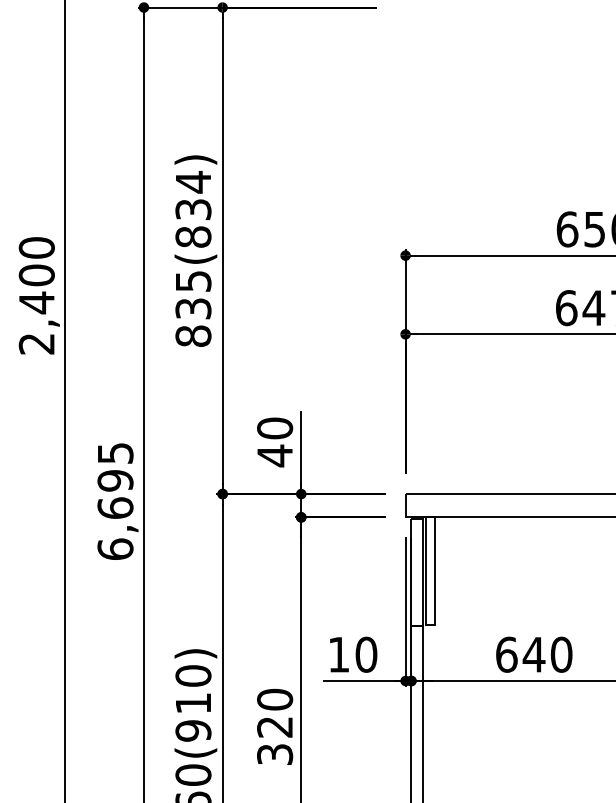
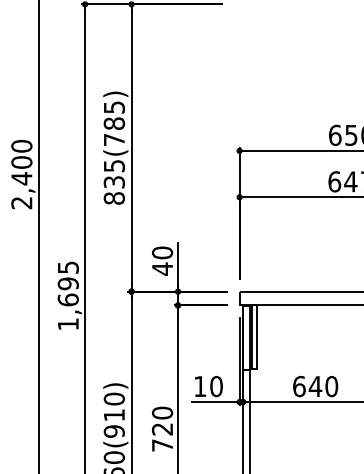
text: (192, 209) -> (113, 123), 835(834) -> 835(785)
text: (114, 547) -> (67, 323), 6,695 -> 1,695
text: (274, 754) -> (162, 445), 320 -> 720

